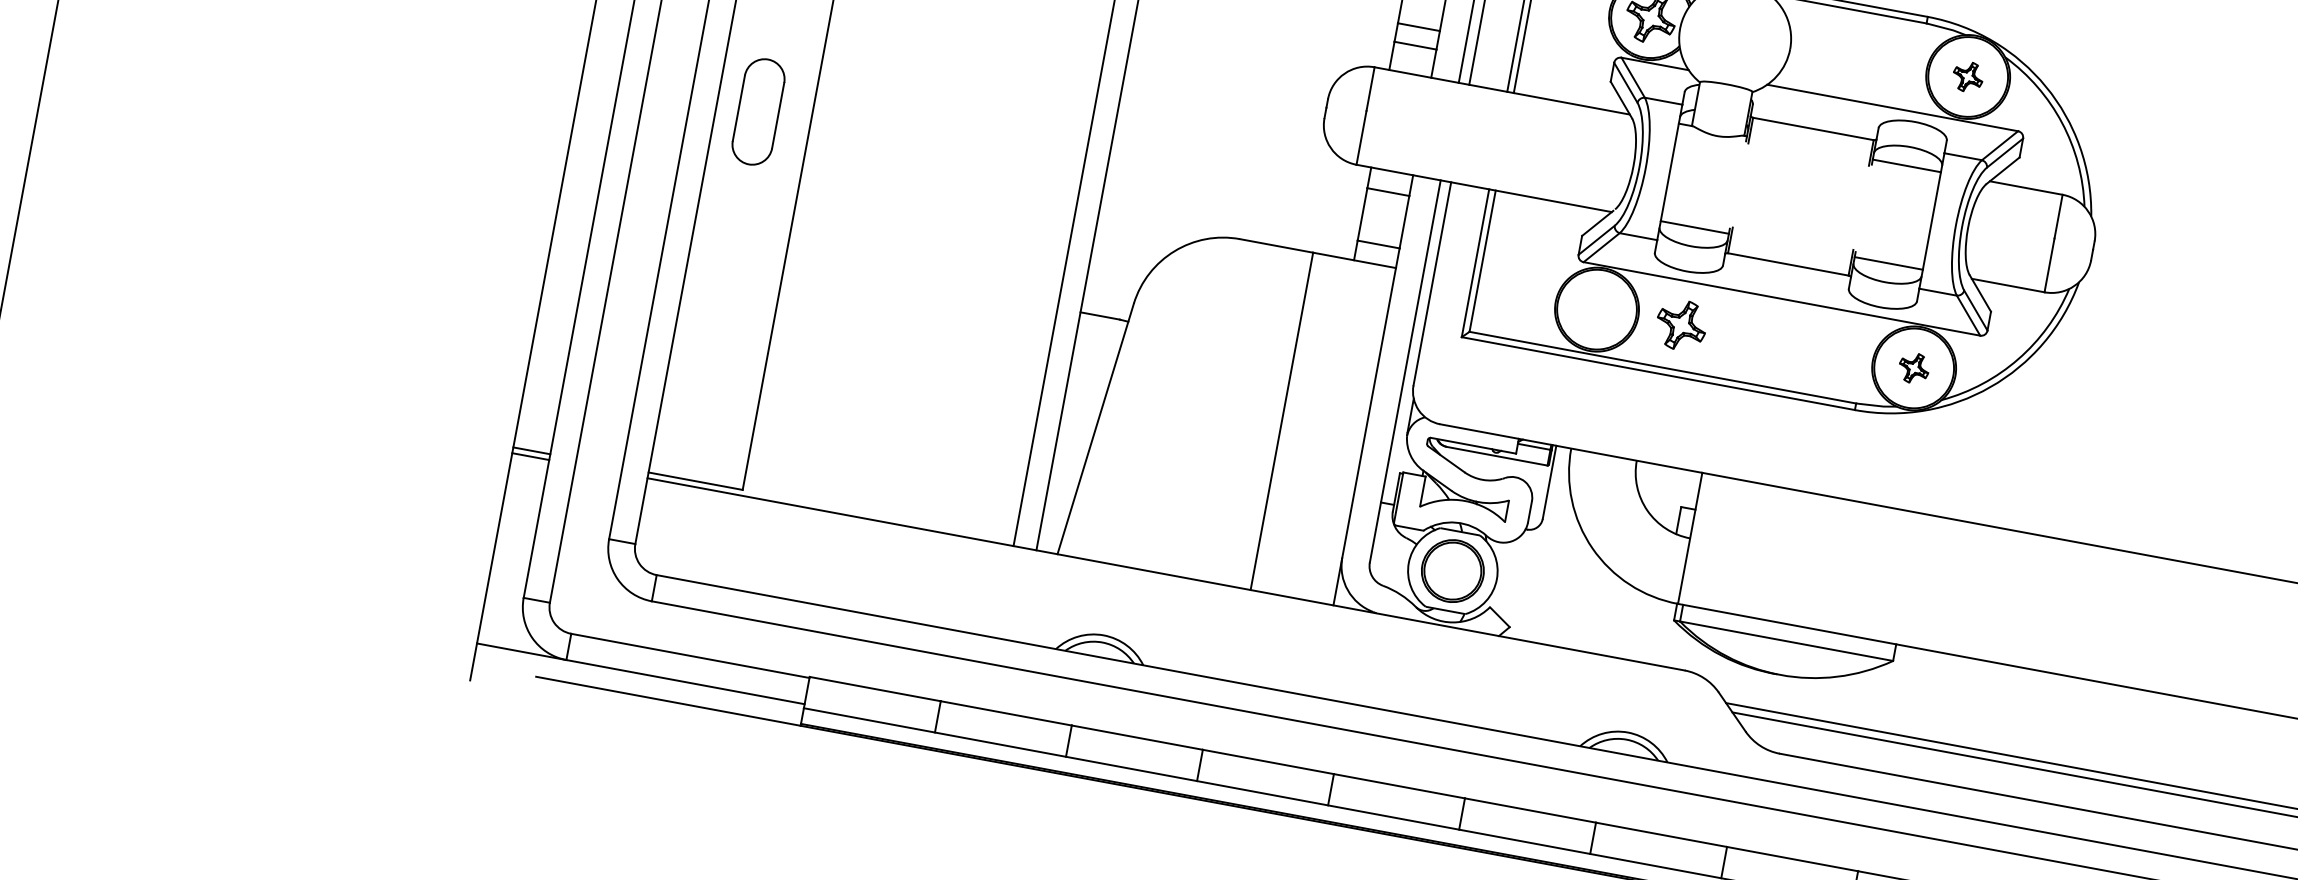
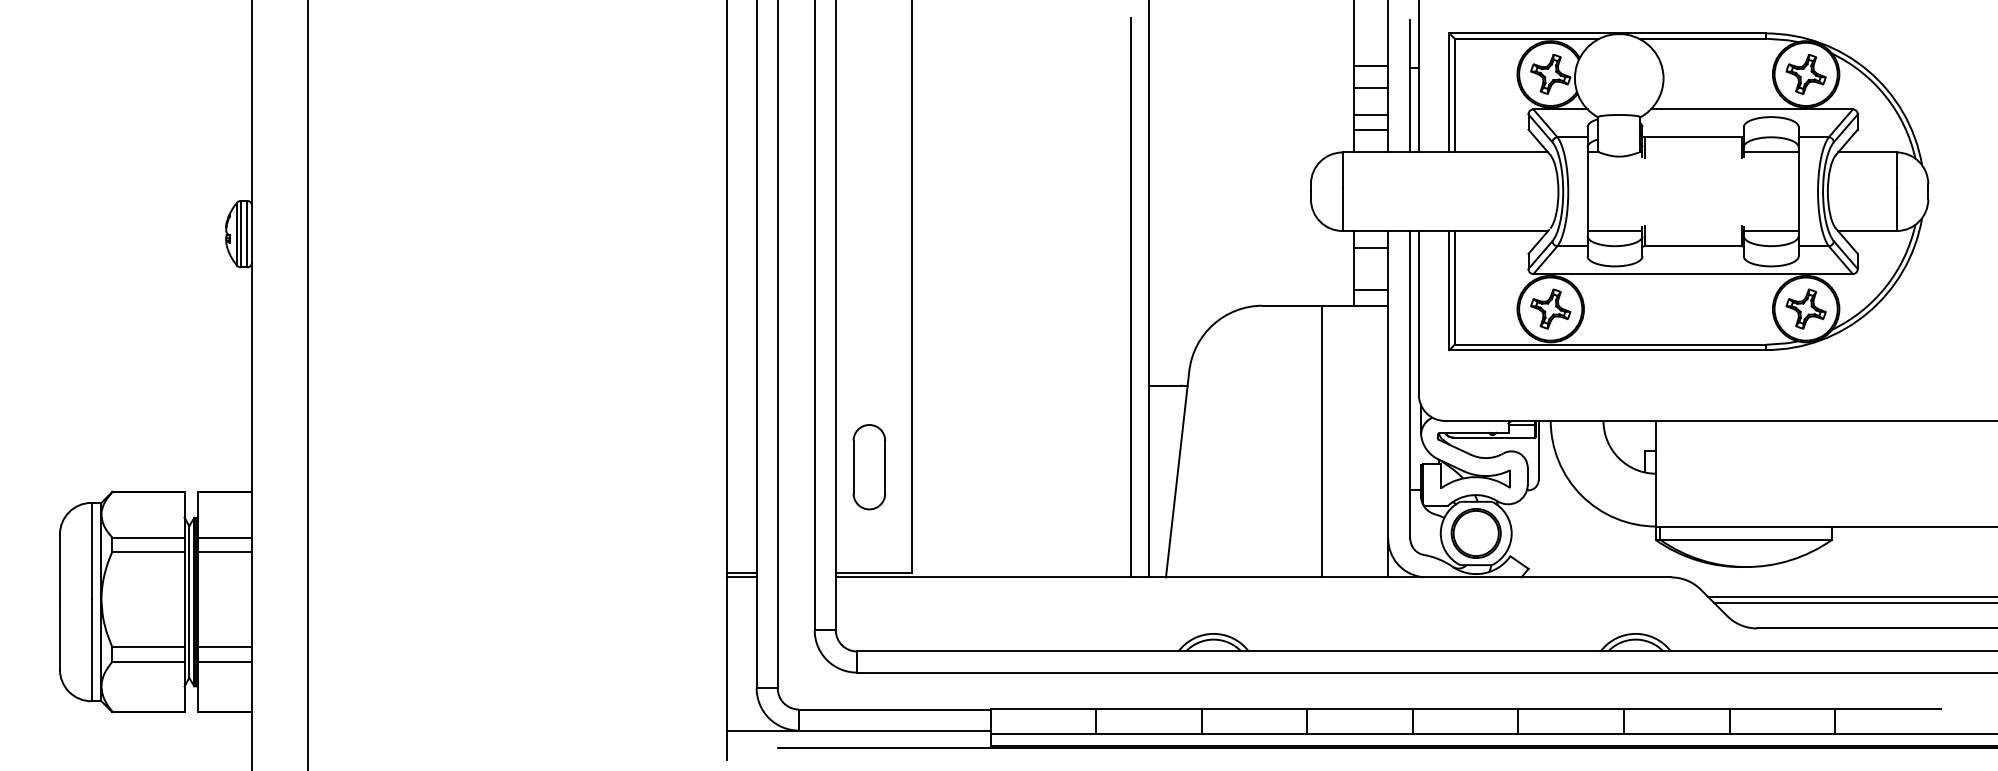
part: (1967, 76) -> (1805, 74), size x1.67
part: (758, 112) -> (869, 467), moved
part: (1681, 324) -> (1550, 308), moved
part: (1913, 367) -> (1805, 308), size x1.67

